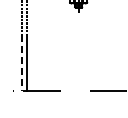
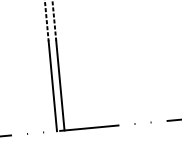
line: (22, 63) -> (53, 86), dashed -> solid

